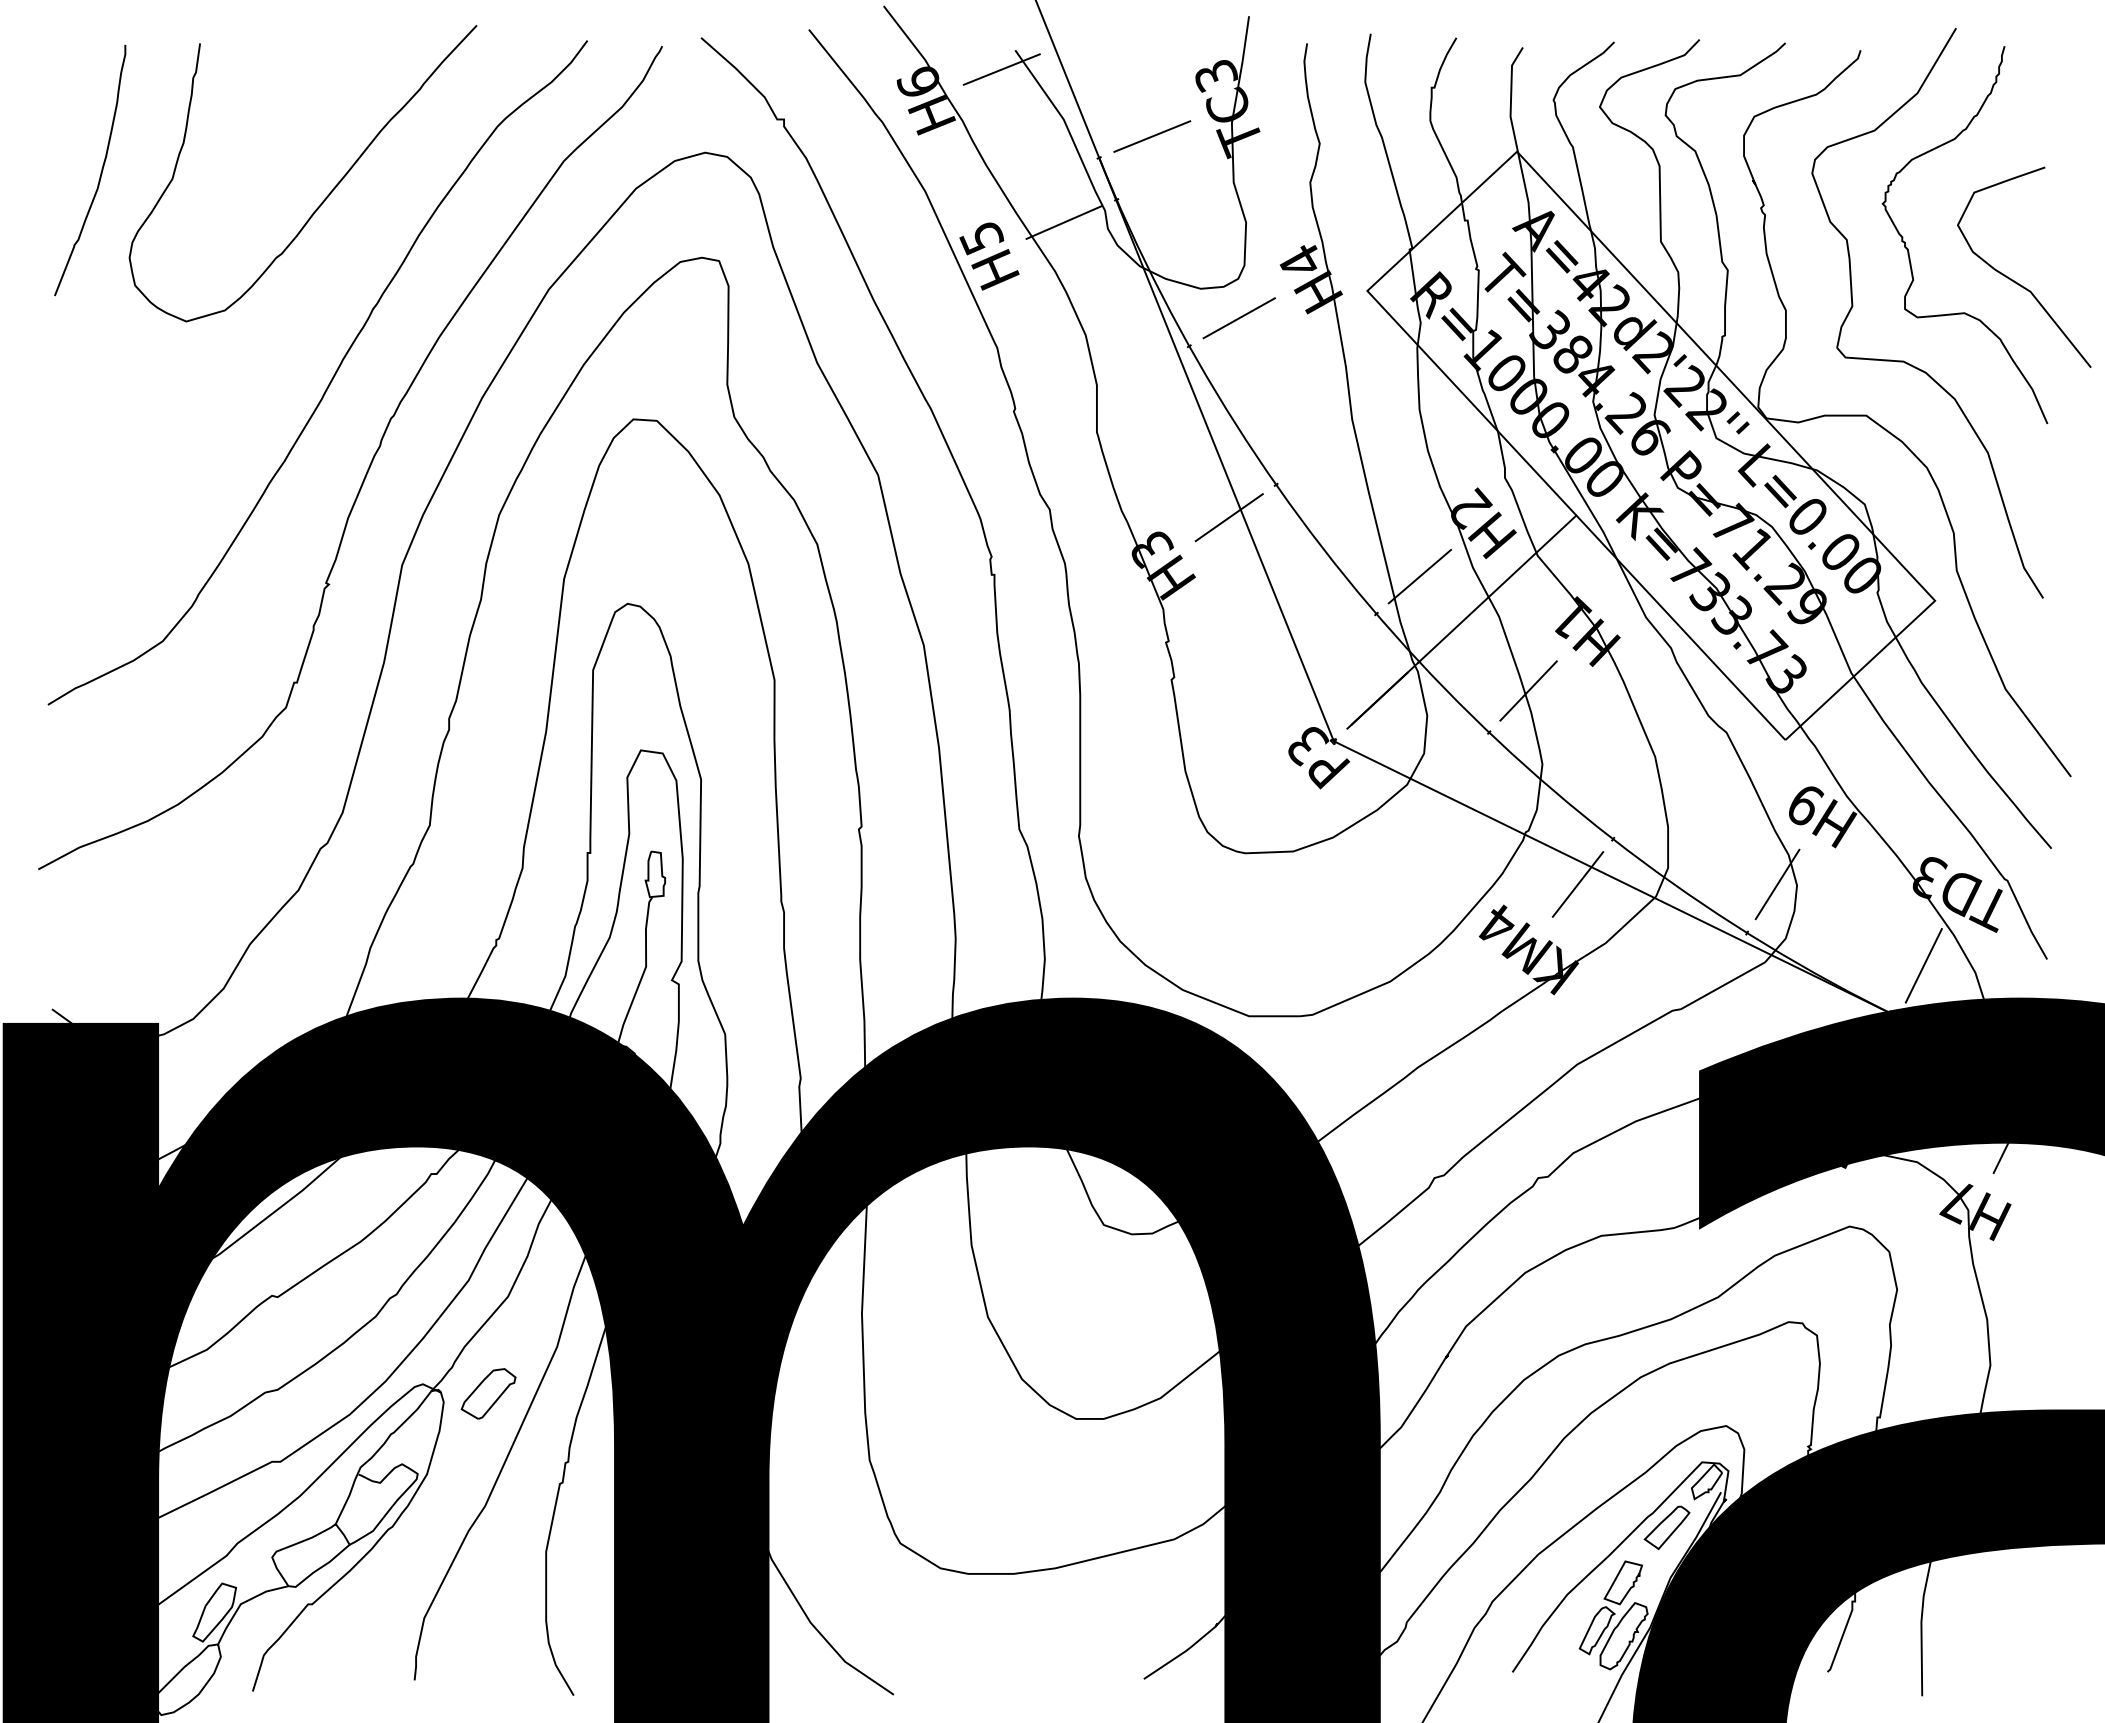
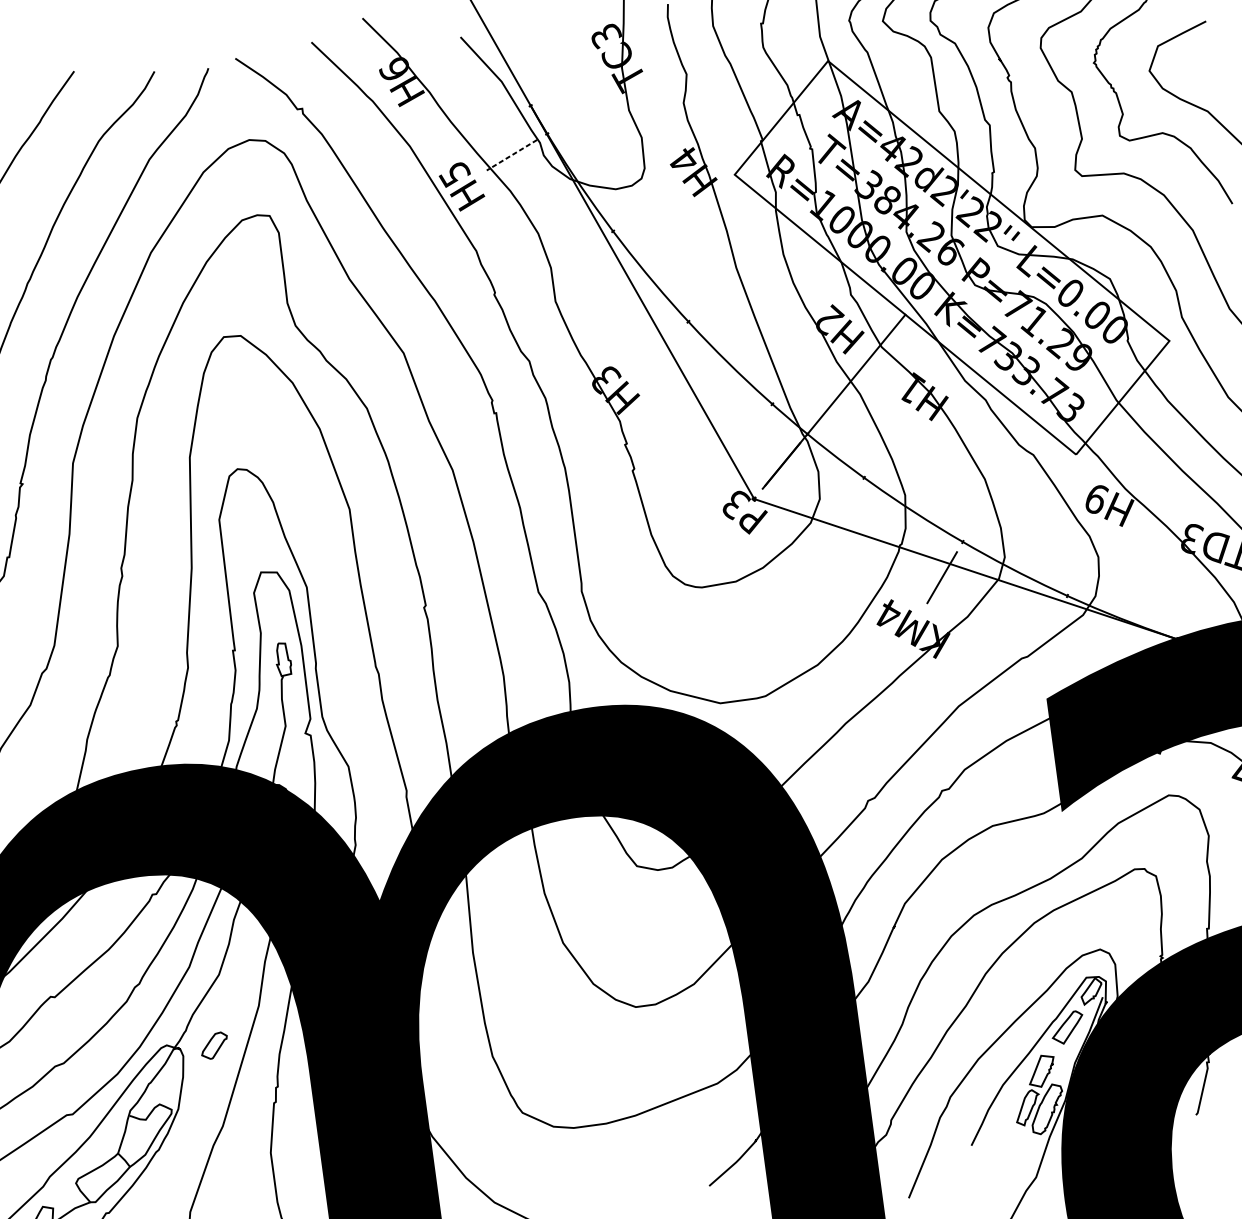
line: (1001, 69) -> (452, 52), removed
line: (1152, 136) -> (566, 85), removed
line: (1064, 222) -> (512, 155), solid -> dashed
line: (1238, 318) -> (645, 206), removed
line: (1228, 517) -> (657, 349), removed
line: (1419, 576) -> (799, 373), removed
line: (1528, 690) -> (888, 444), removed
line: (1777, 884) -> (1084, 558), removed
line: (1923, 965) -> (1196, 602), removed
part: (488, 1393) -> (214, 1045), size x0.7

